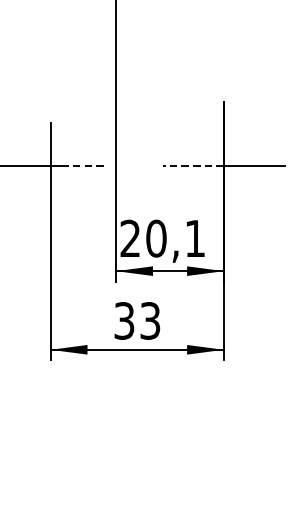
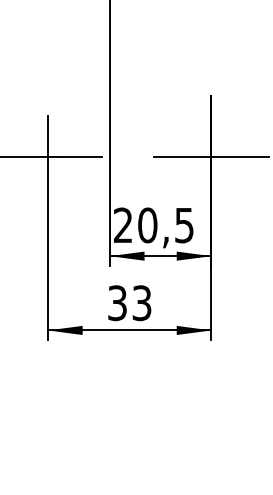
line: (84, 166) -> (79, 157), dashed -> solid
line: (193, 166) -> (182, 157), dashed -> solid
text: (195, 238) -> (184, 225), 20,1 -> 20,5

